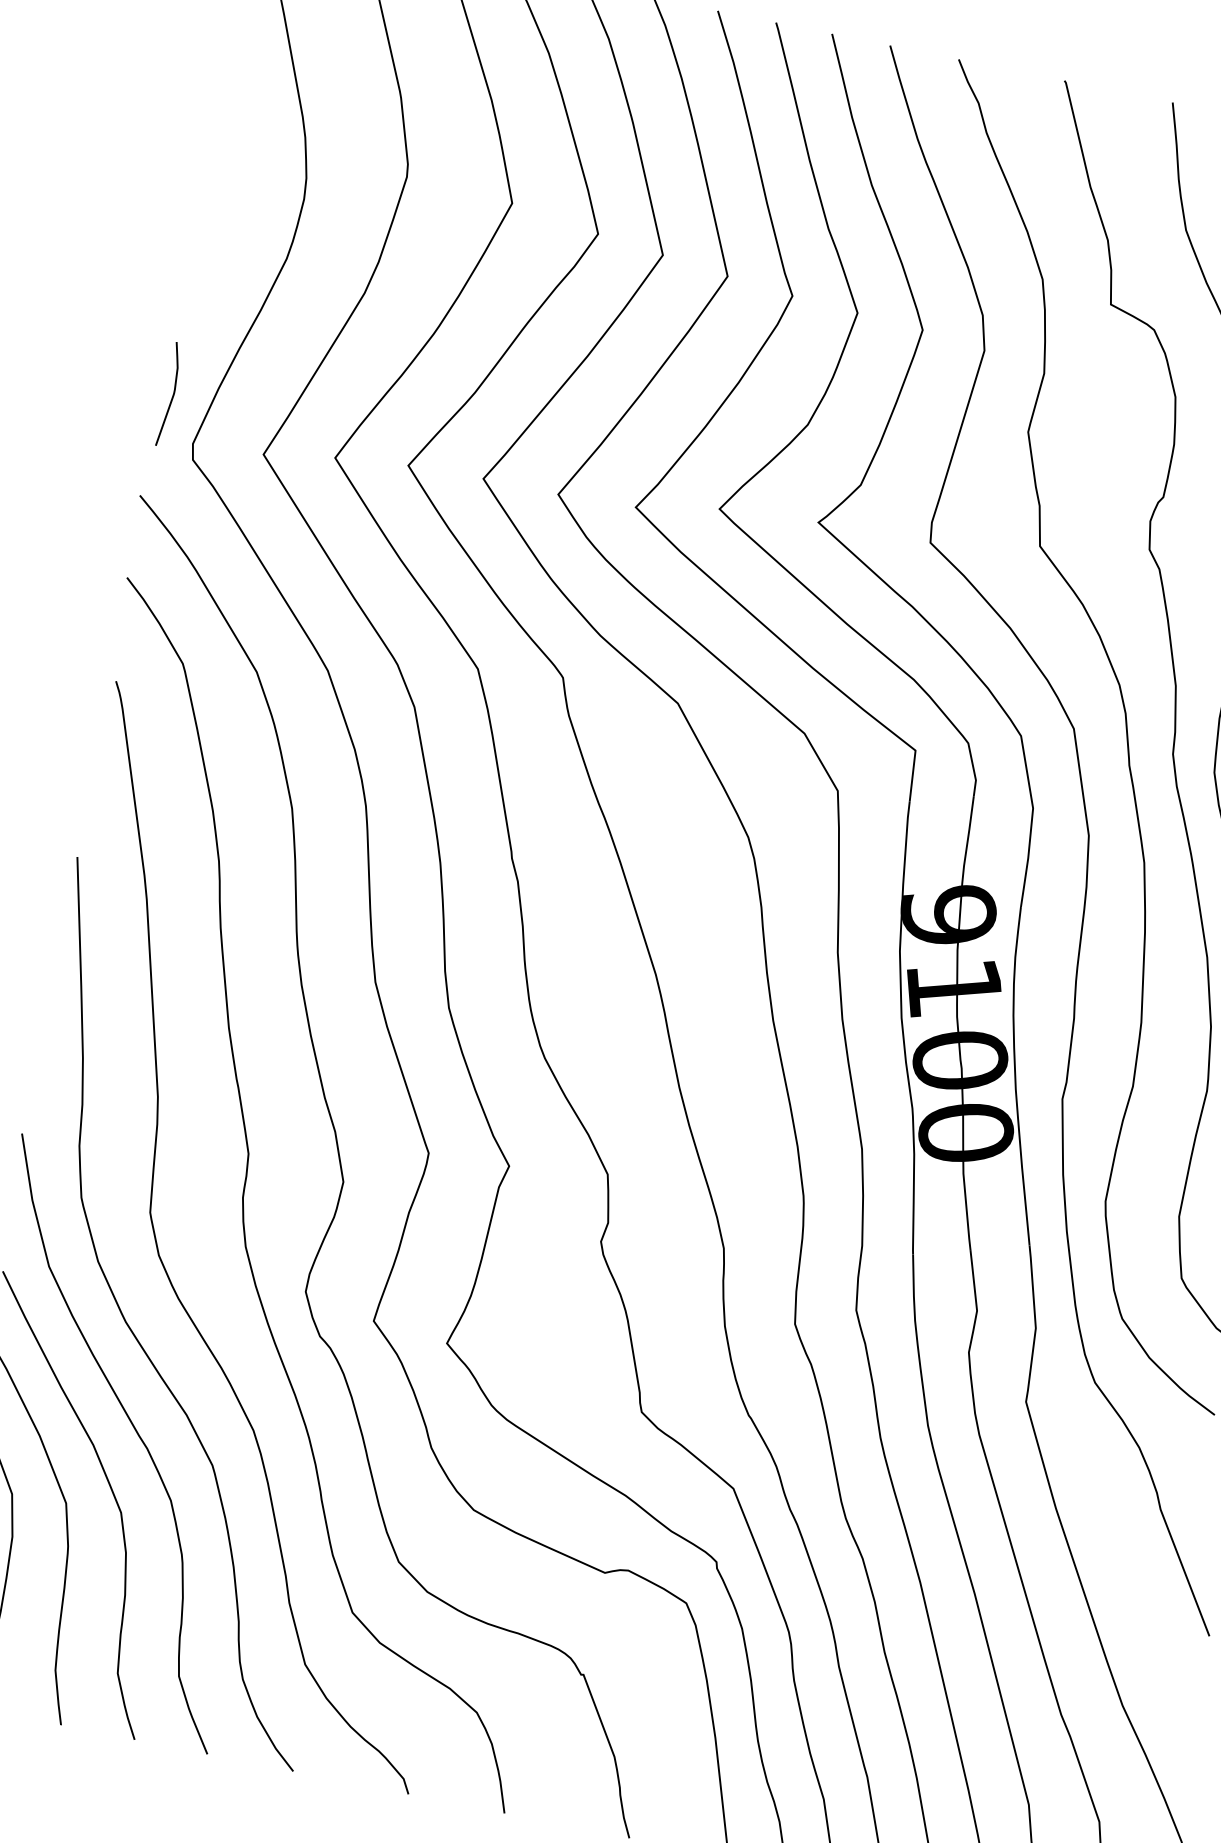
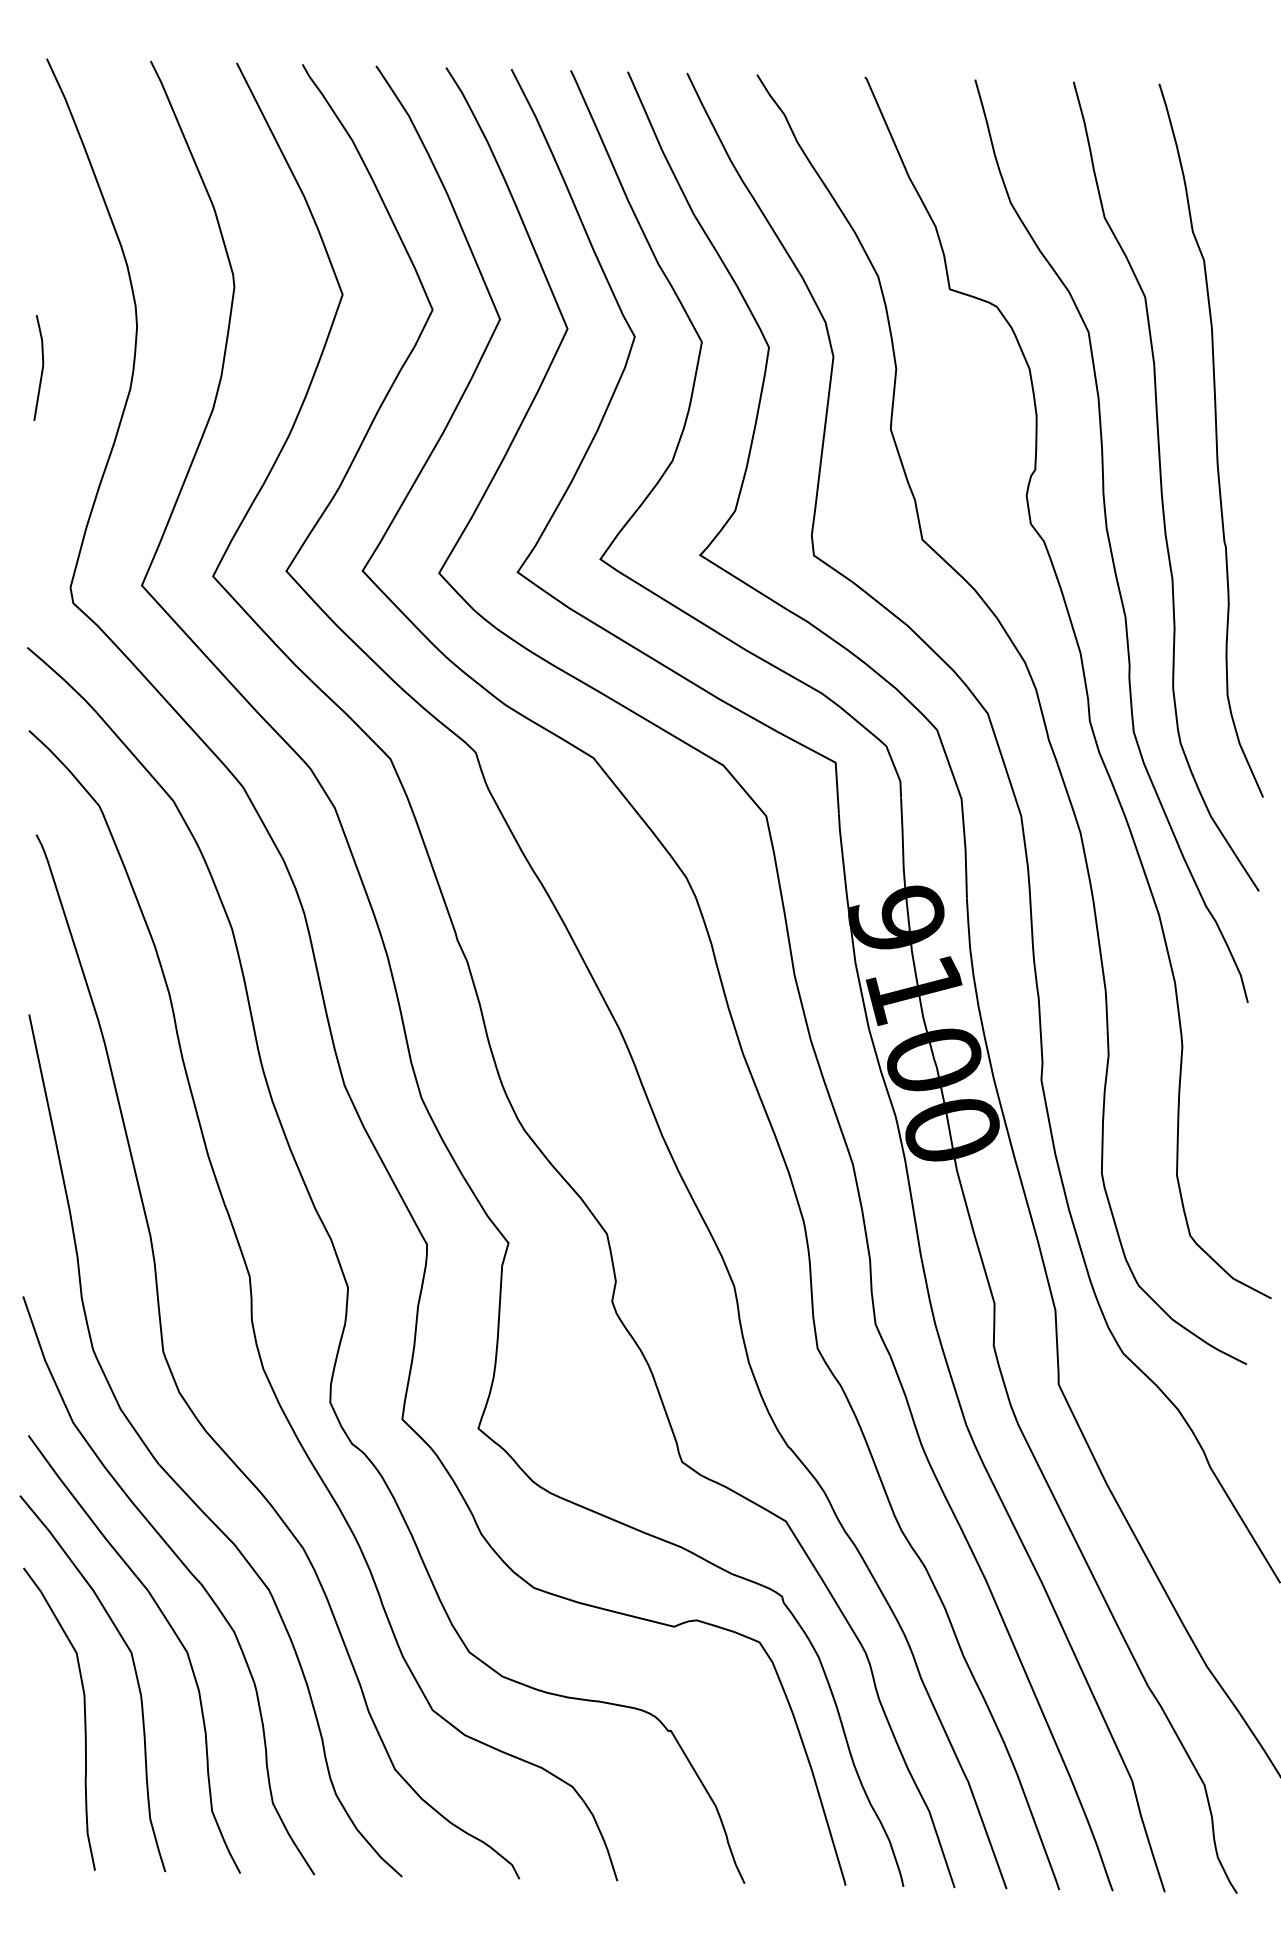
curve: (172, 395) -> (41, 368), moved

